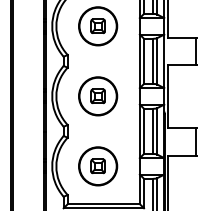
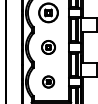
part: (97, 96) -> (48, 47), size x0.7
part: (97, 165) -> (48, 81), size x0.6

